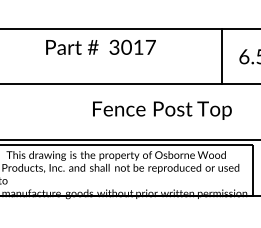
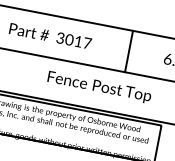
text: (100, 46) -> (50, 35), moved
line: (221, 56) -> (128, 51), moved

